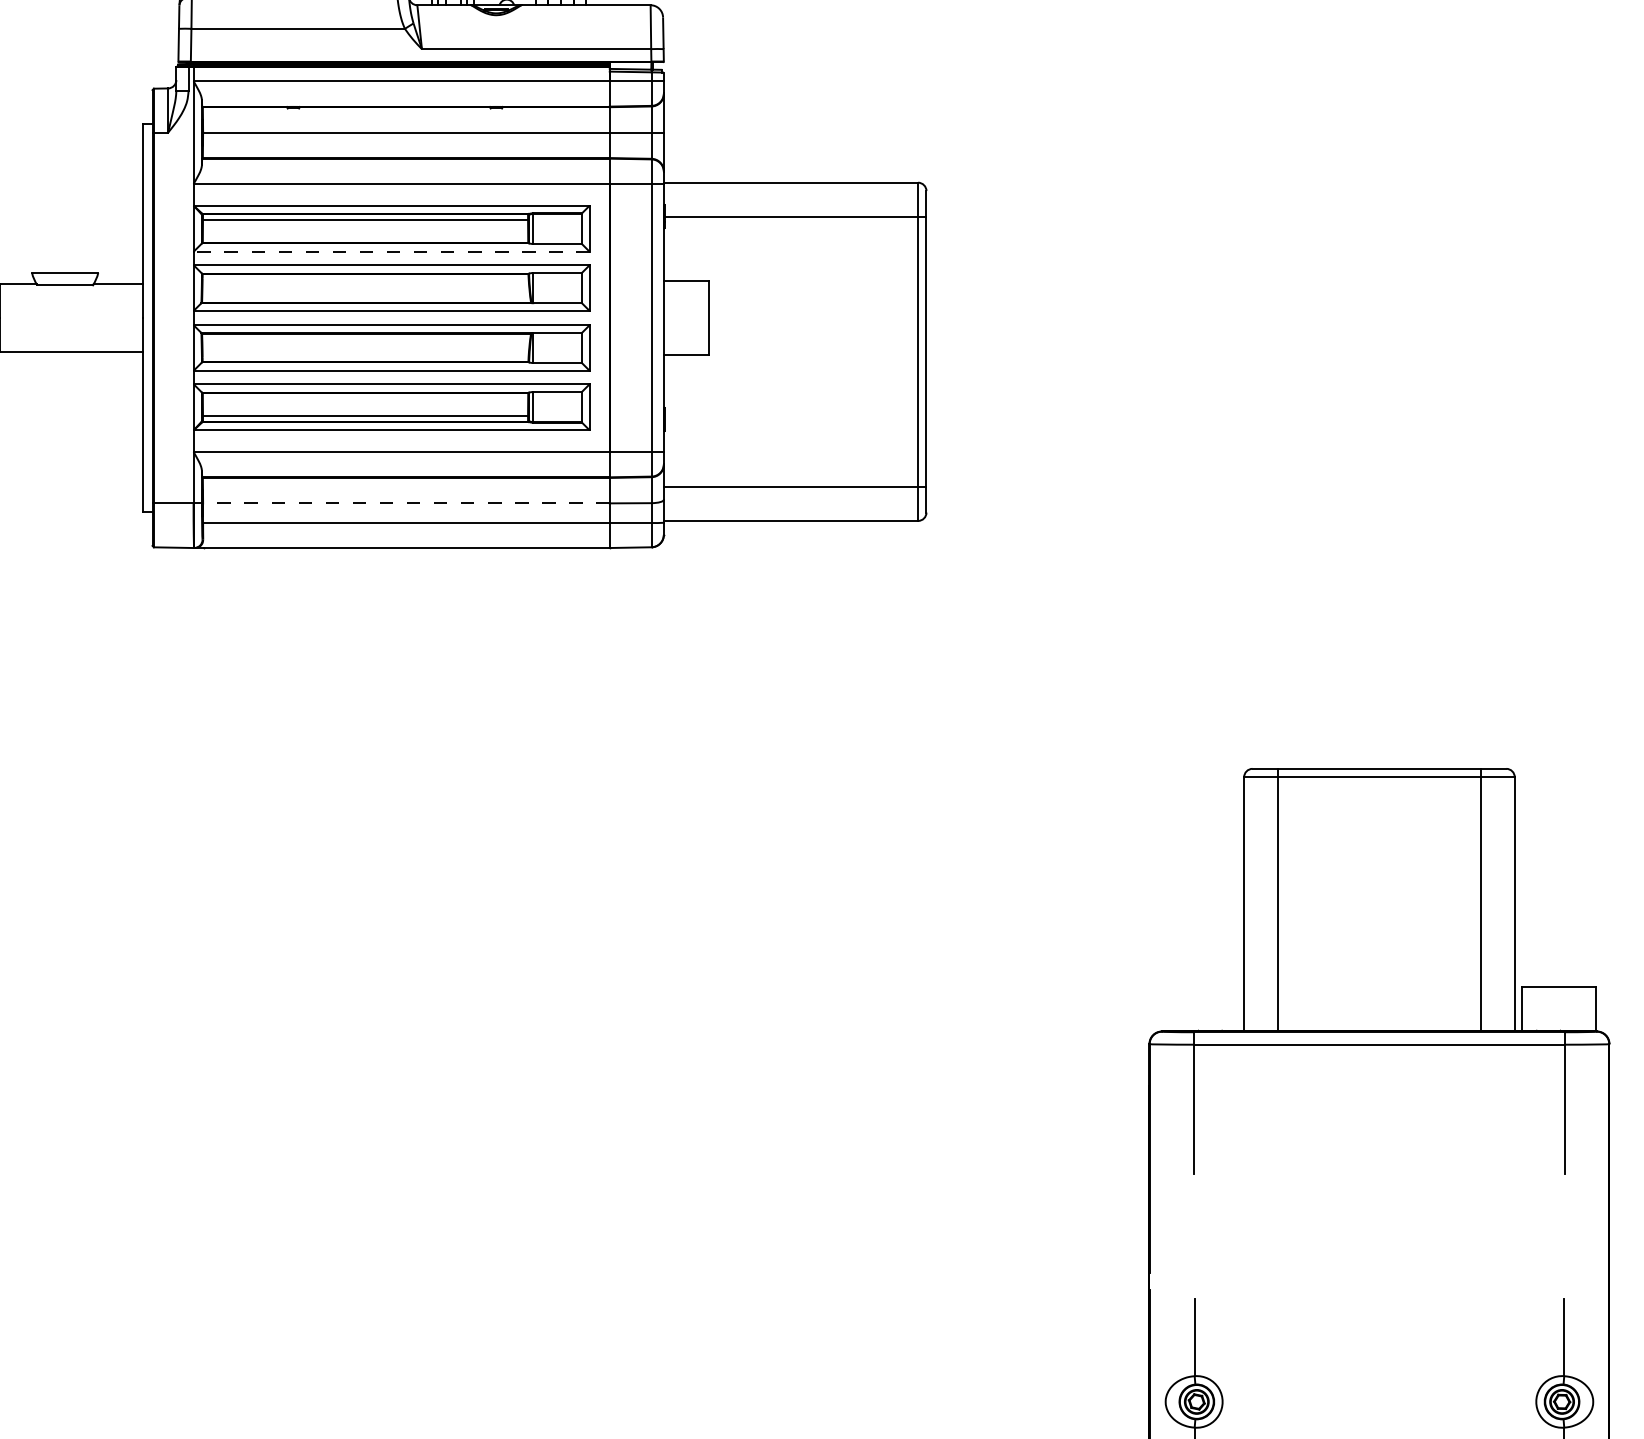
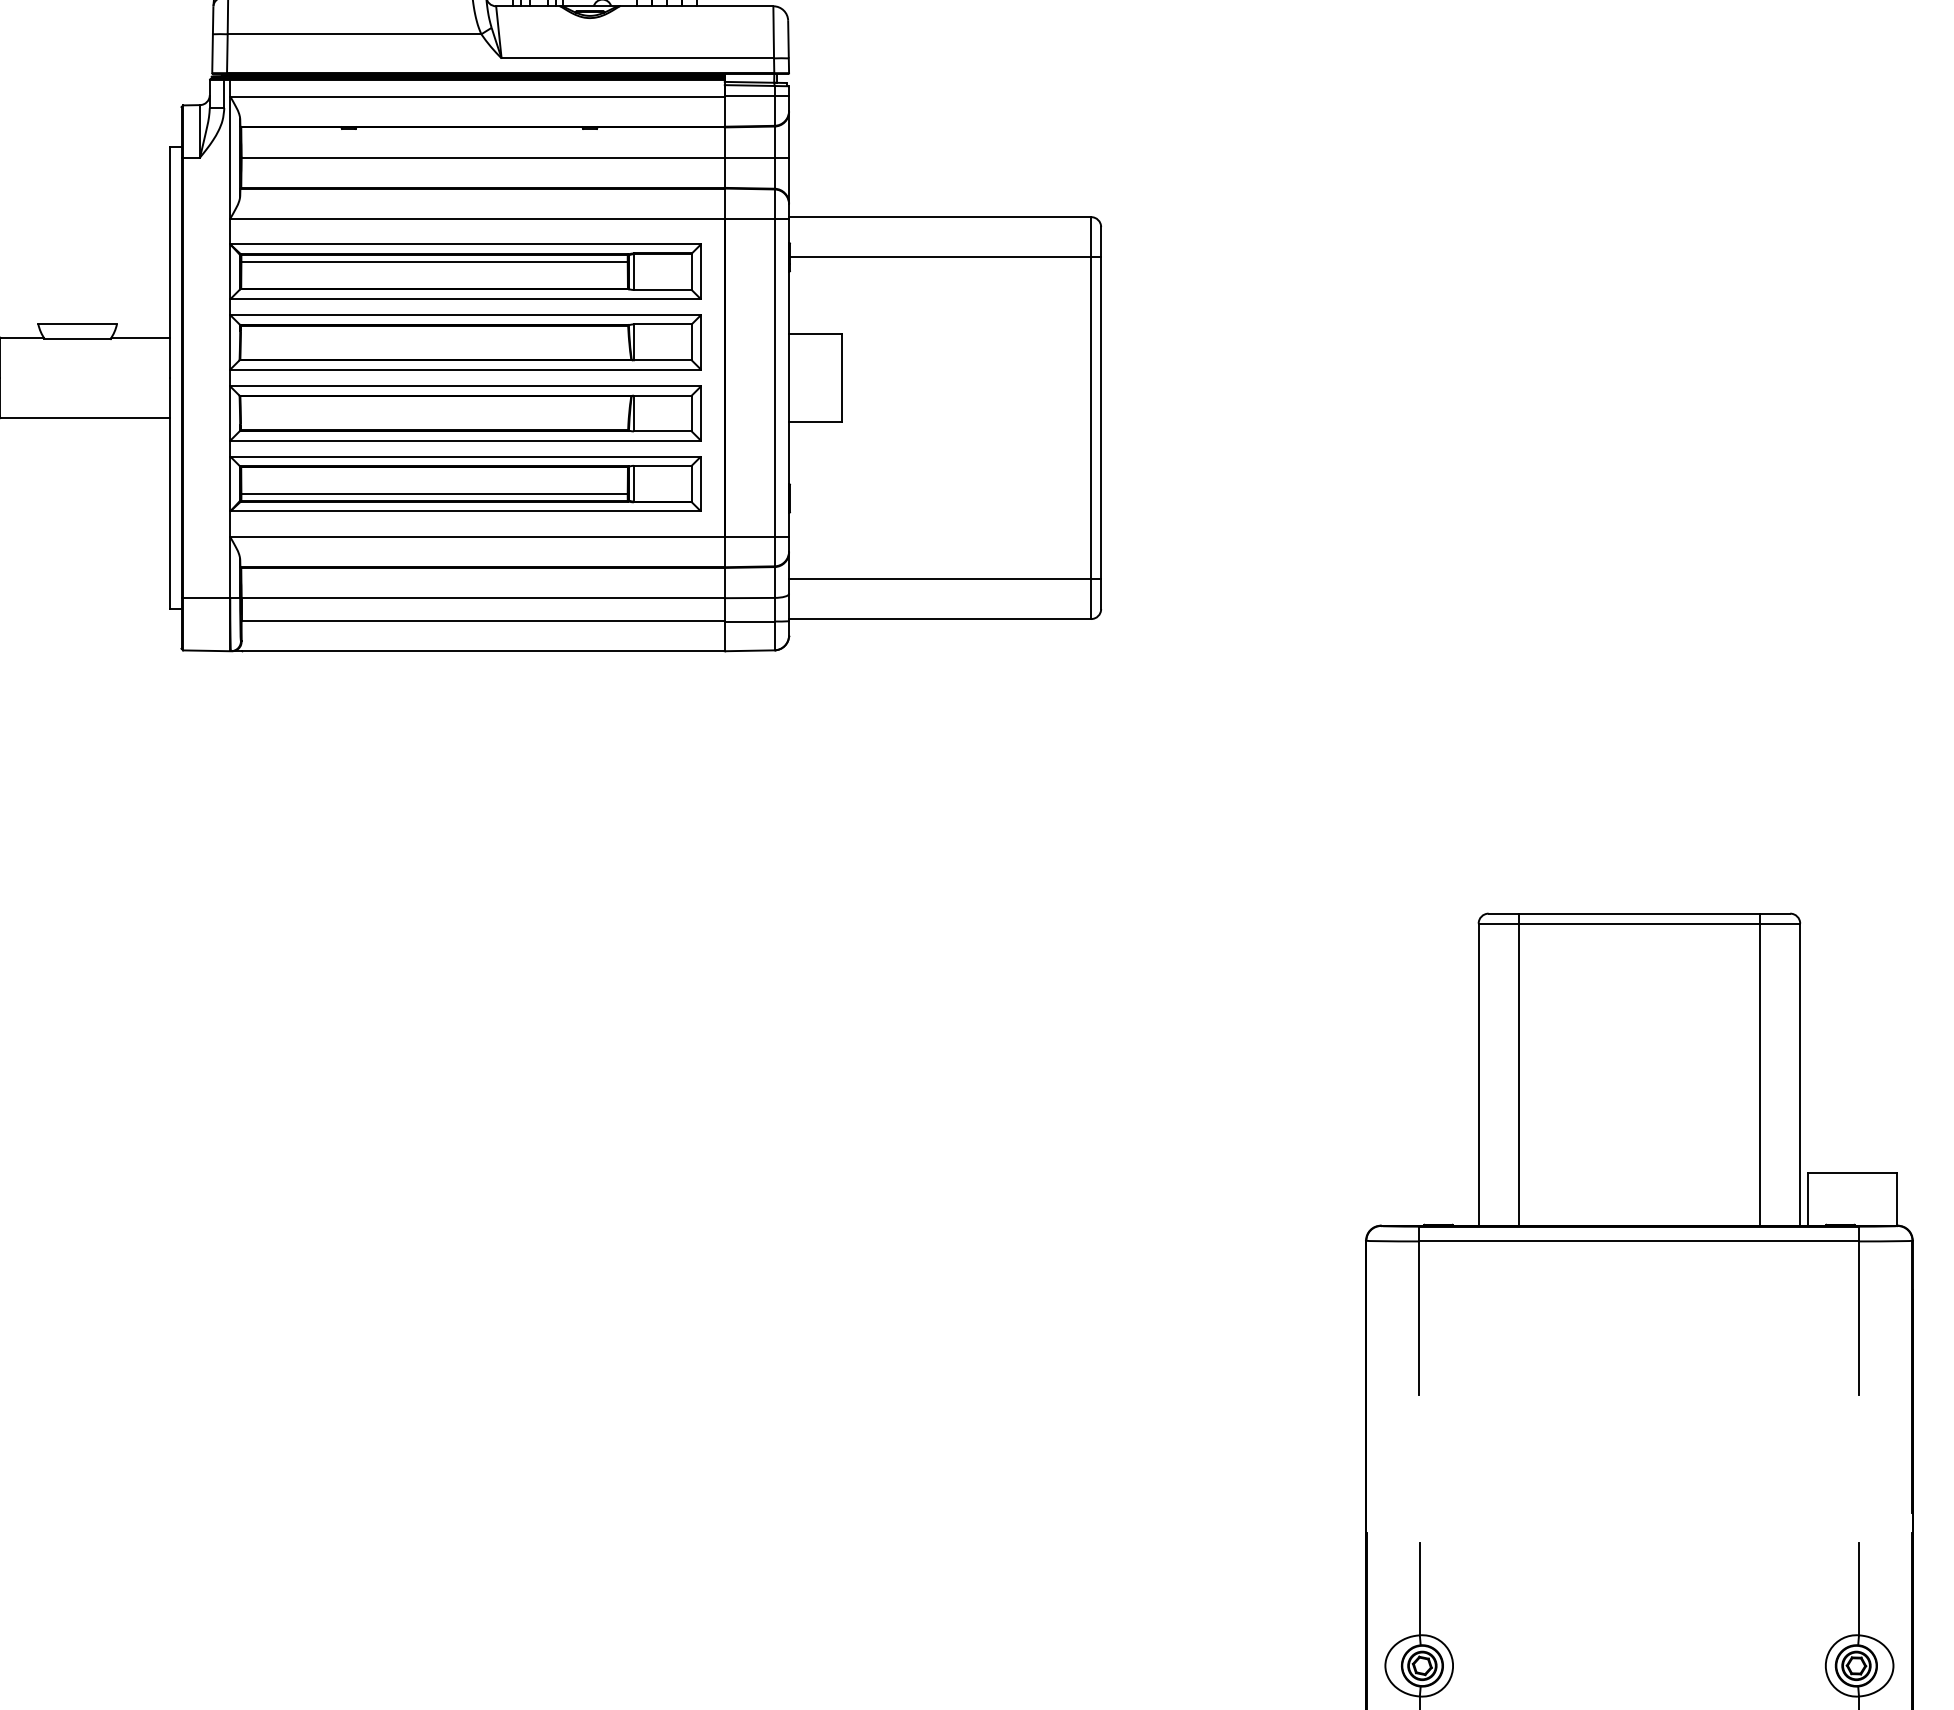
line: (391, 251) -> (465, 298), dashed -> solid
line: (405, 503) -> (482, 598), dashed -> solid

